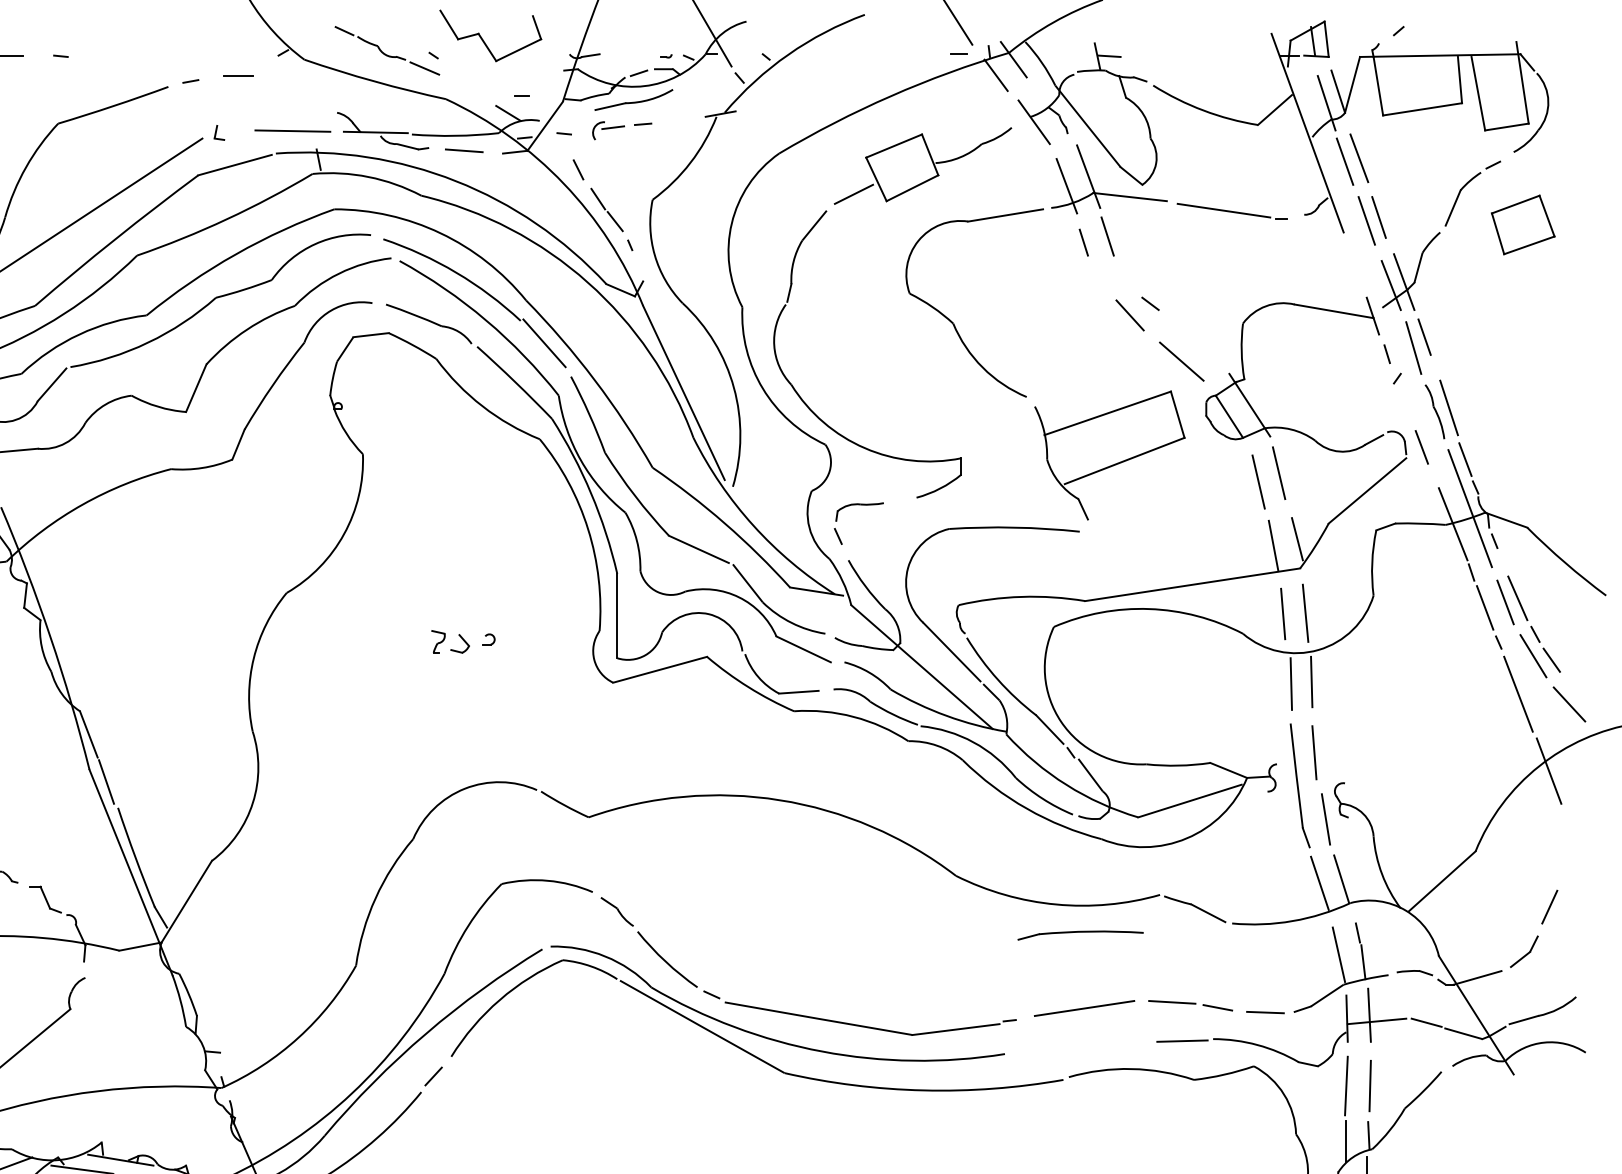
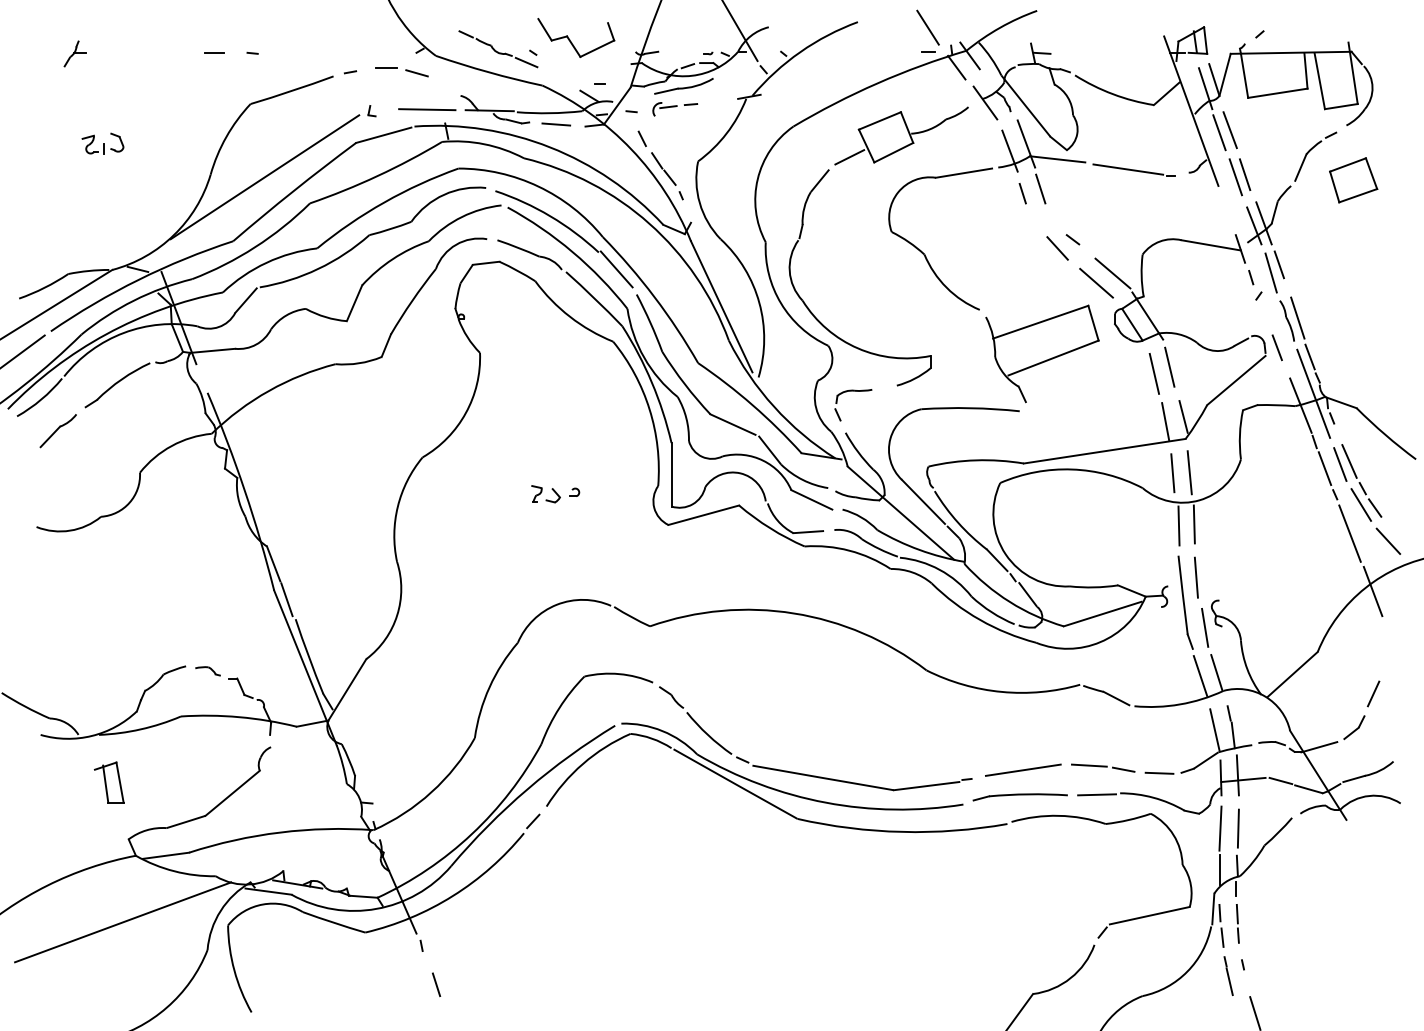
line: (278, 83) -> (416, 73), added
line: (1202, 348) -> (1112, 273), added
part: (1079, 935) -> (1019, 797), moved

